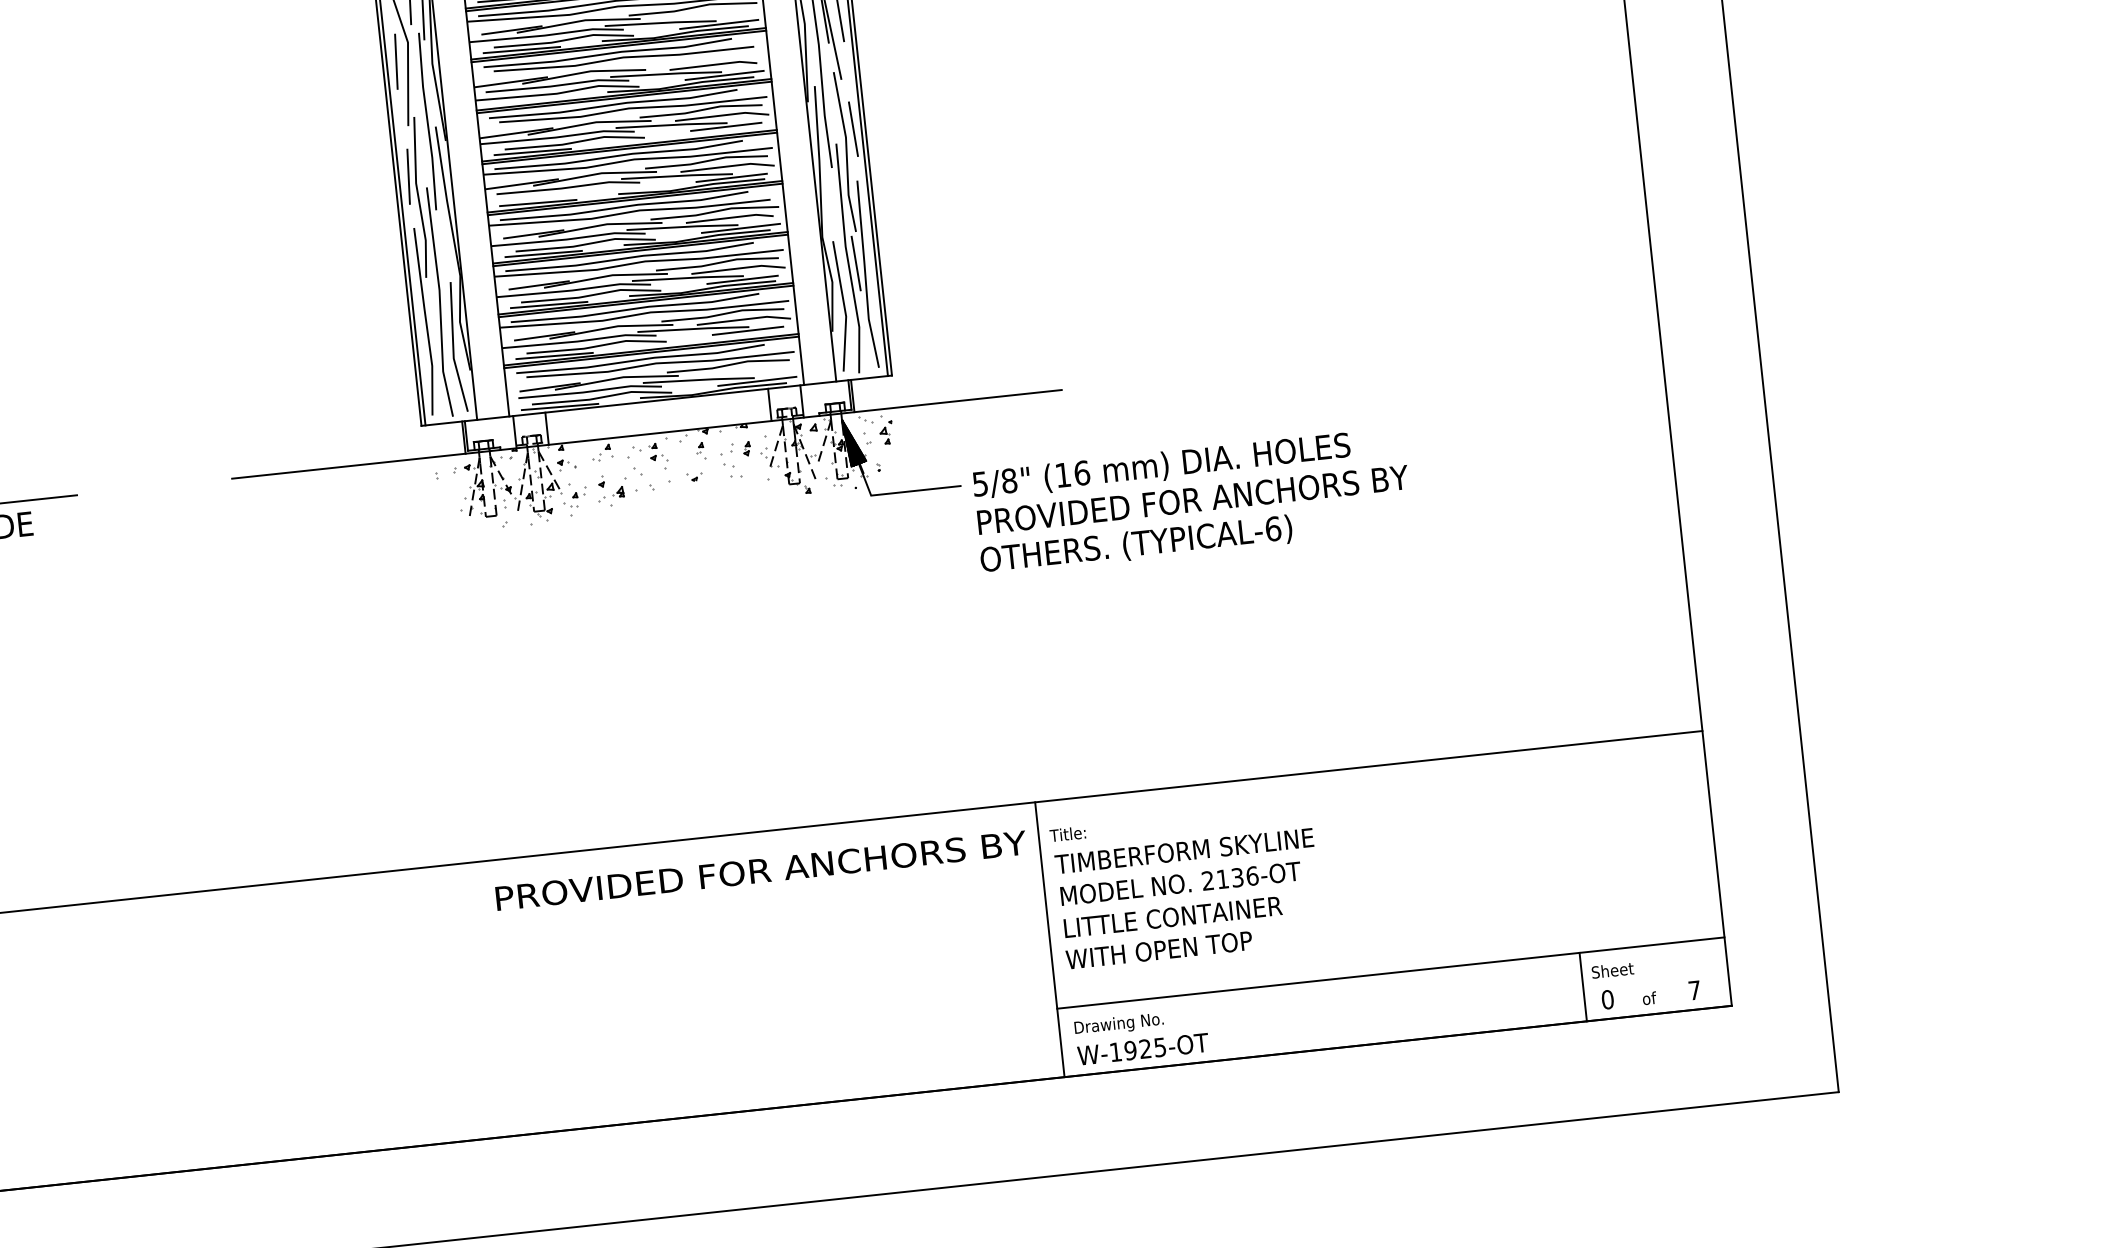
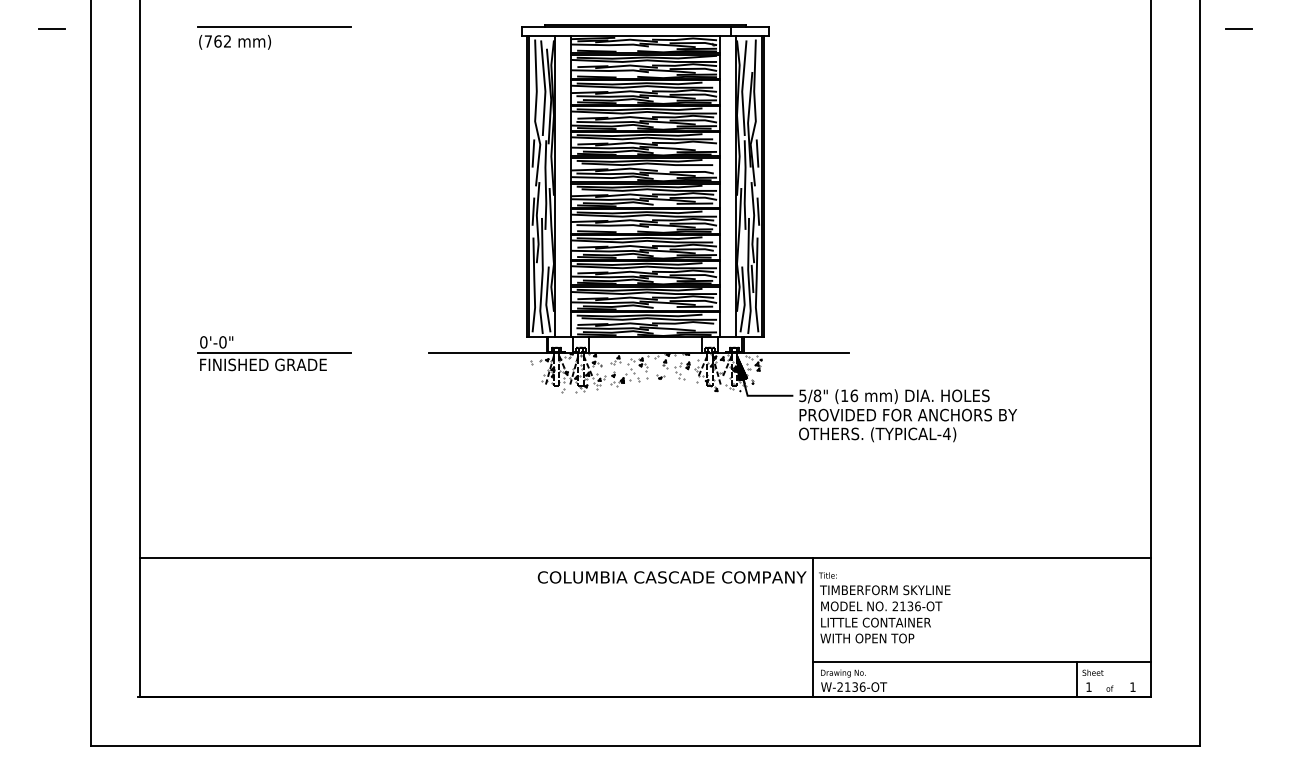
text: (1272, 528) -> (946, 433), (TYPICAL-6) -> (TYPICAL-4)
text: (759, 871) -> (671, 577), PROVIDED FOR ANCHORS BY -> COLUMBIA CASCADE COMPANY
text: (1693, 989) -> (1132, 686), 7 -> 1
text: (1606, 998) -> (1088, 686), 0 -> 1
text: (1138, 1048) -> (851, 686), W-1925-OT -> W-2136-OT

